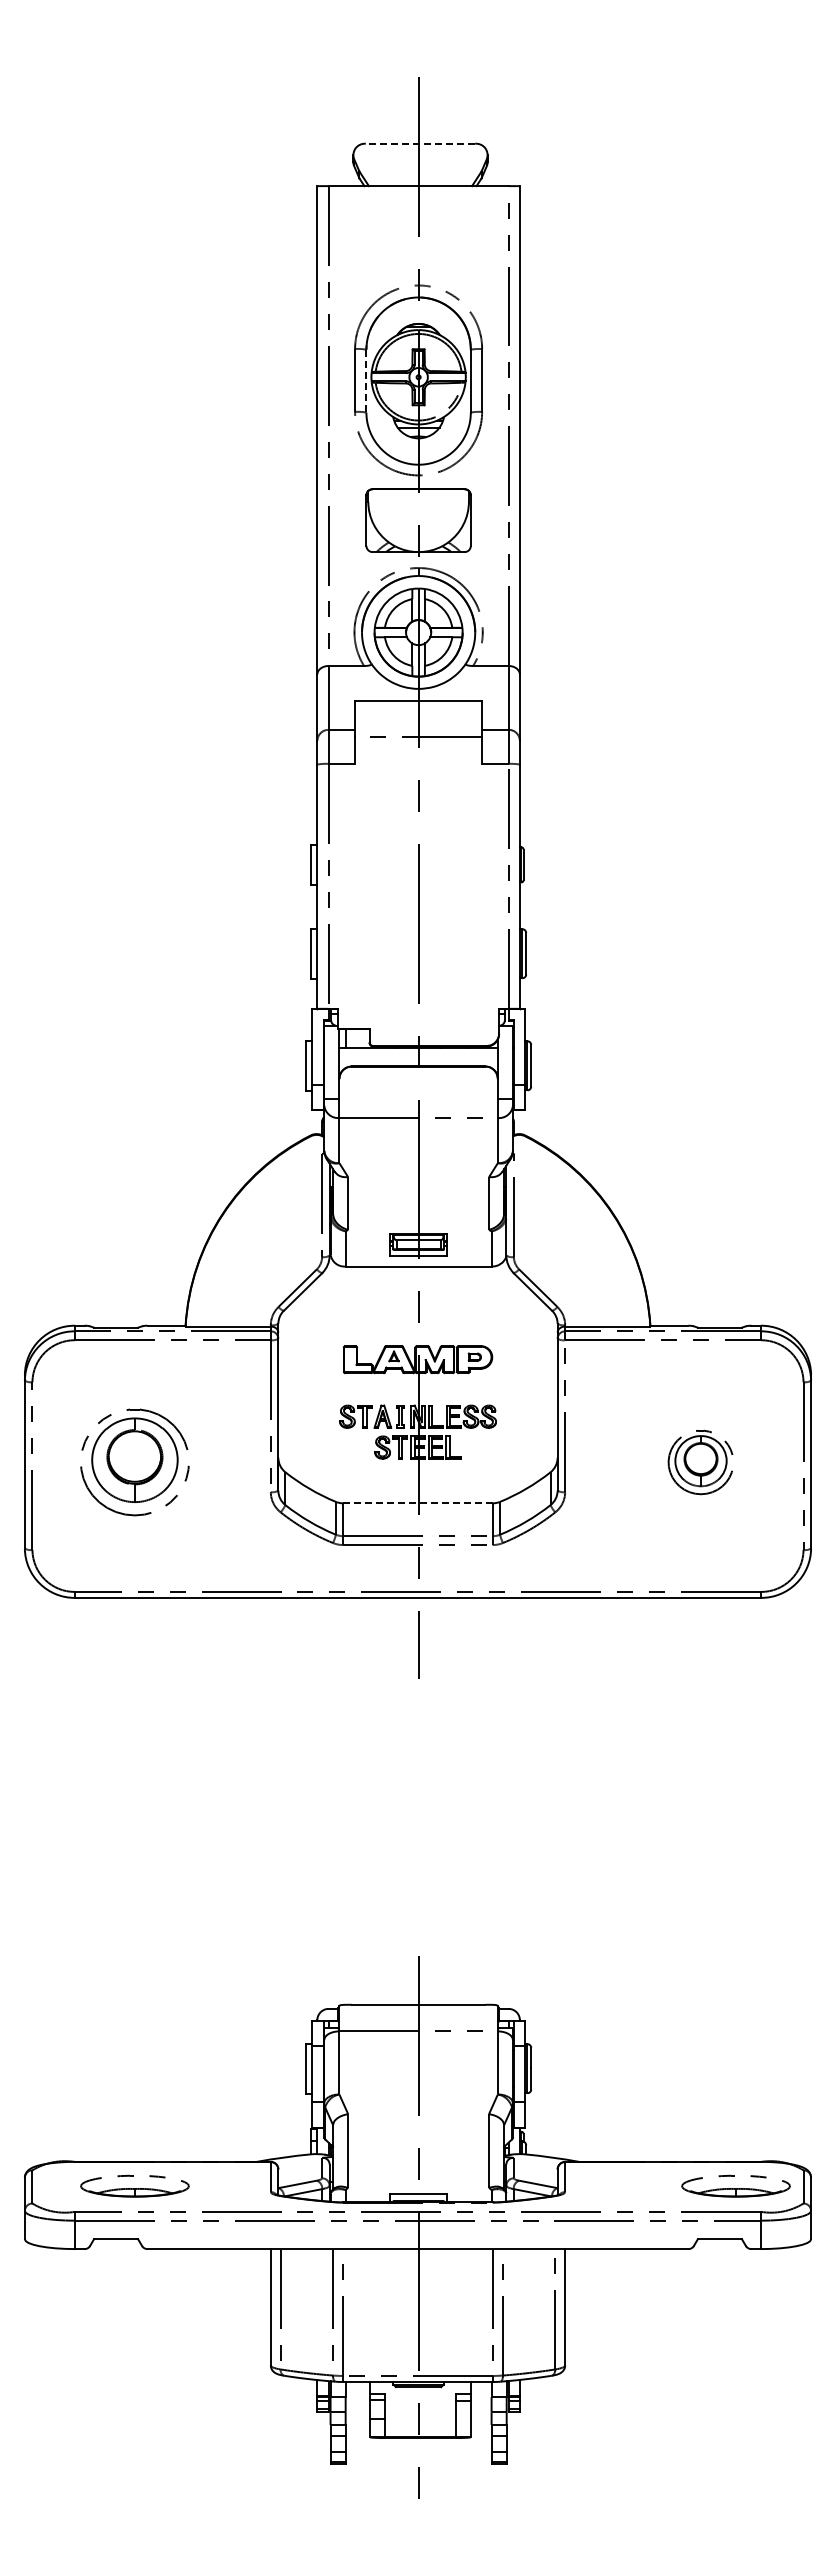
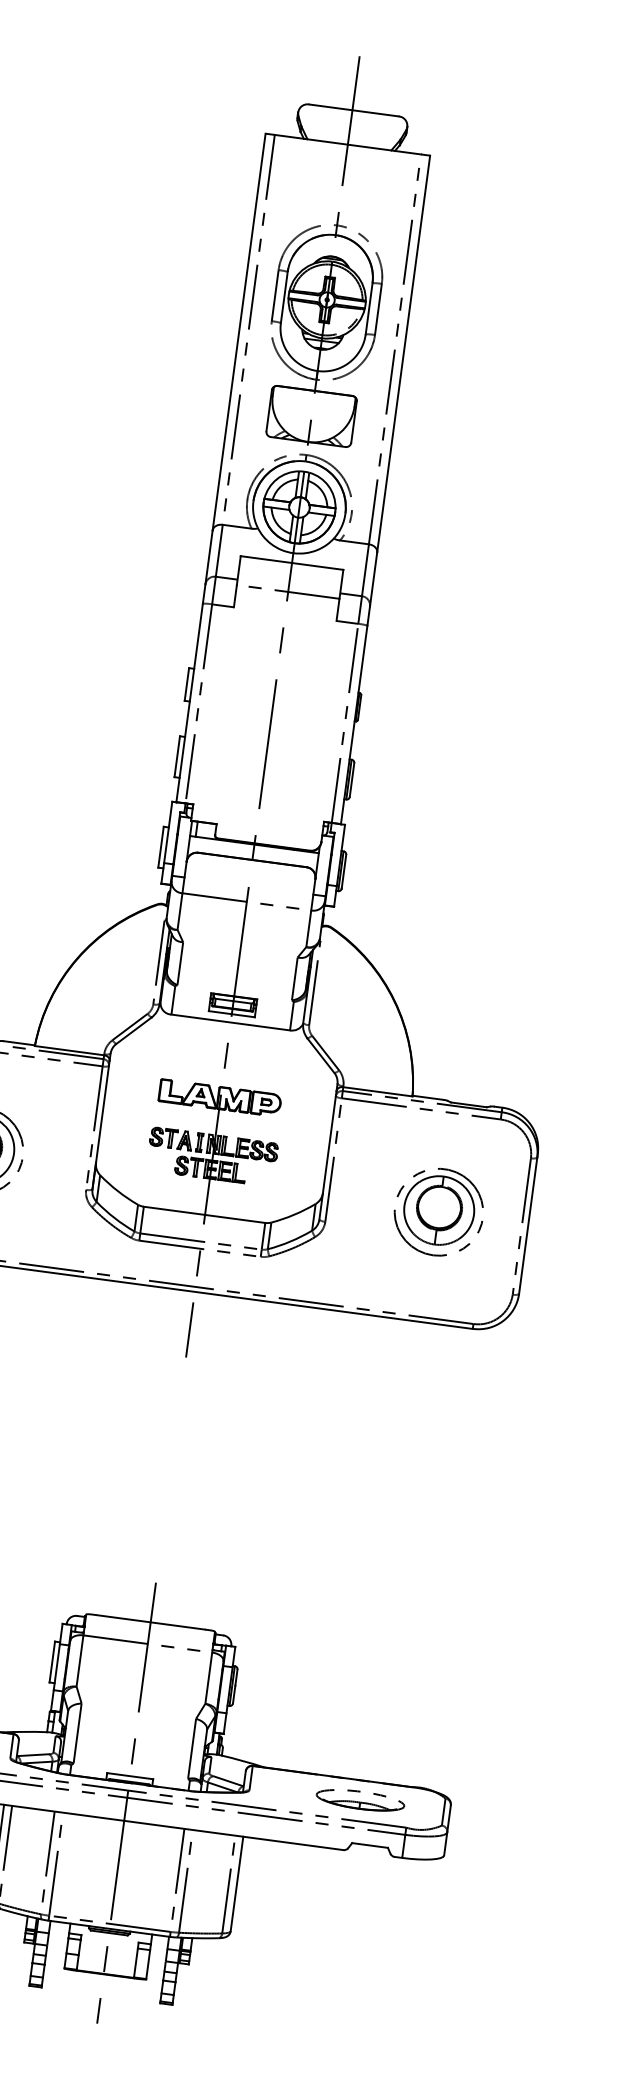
line: (420, 143) -> (354, 110), dashed -> solid
line: (366, 381) -> (284, 297), dashed -> solid
part: (700, 1462) -> (438, 1212), size x1.67
line: (417, 1503) -> (204, 1214), dashed -> solid
part: (735, 2185) -> (360, 1799), moved

